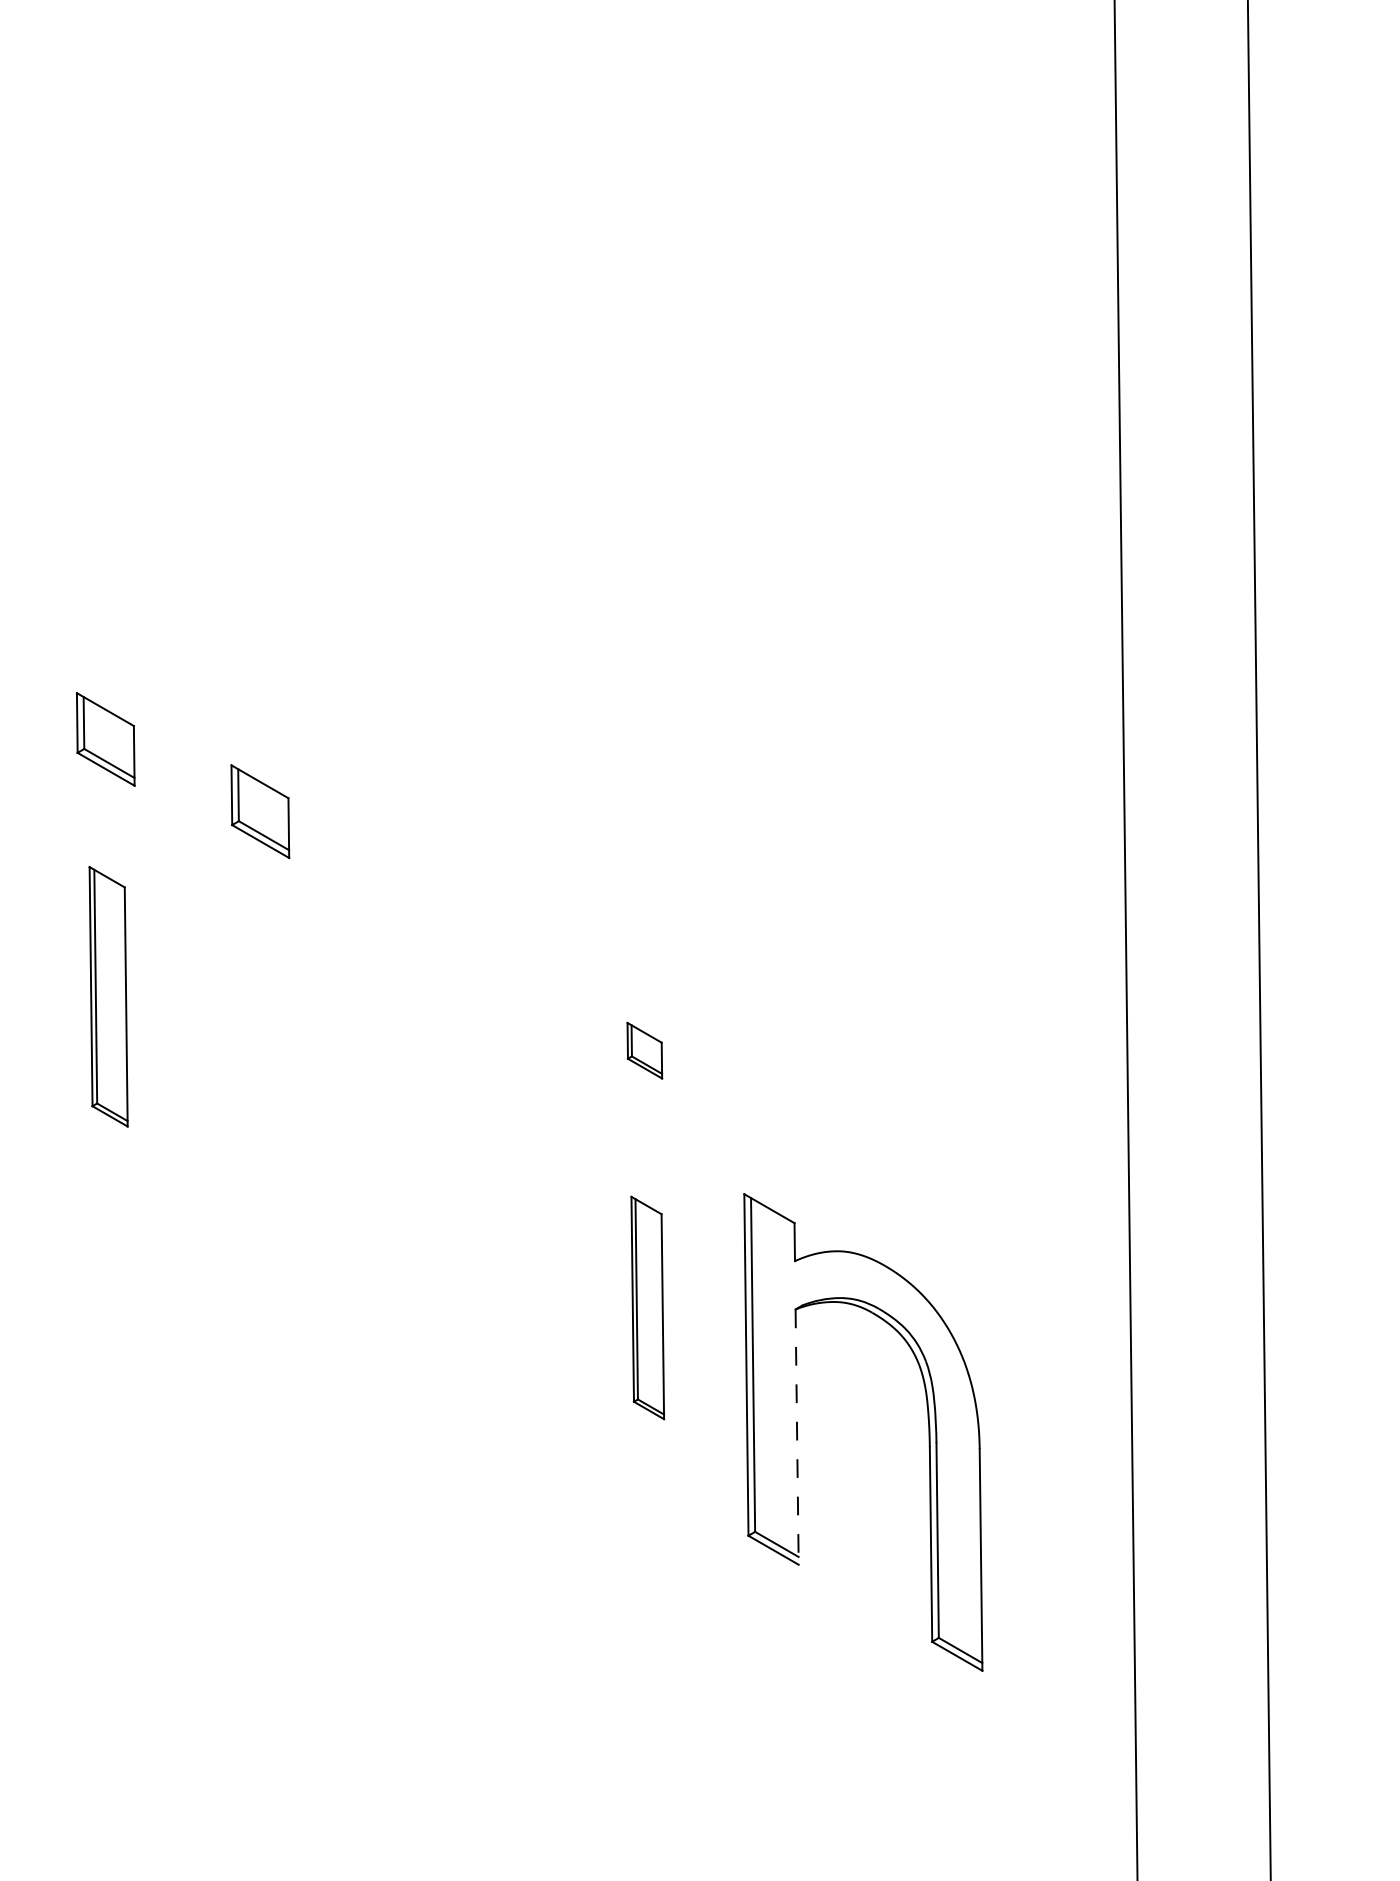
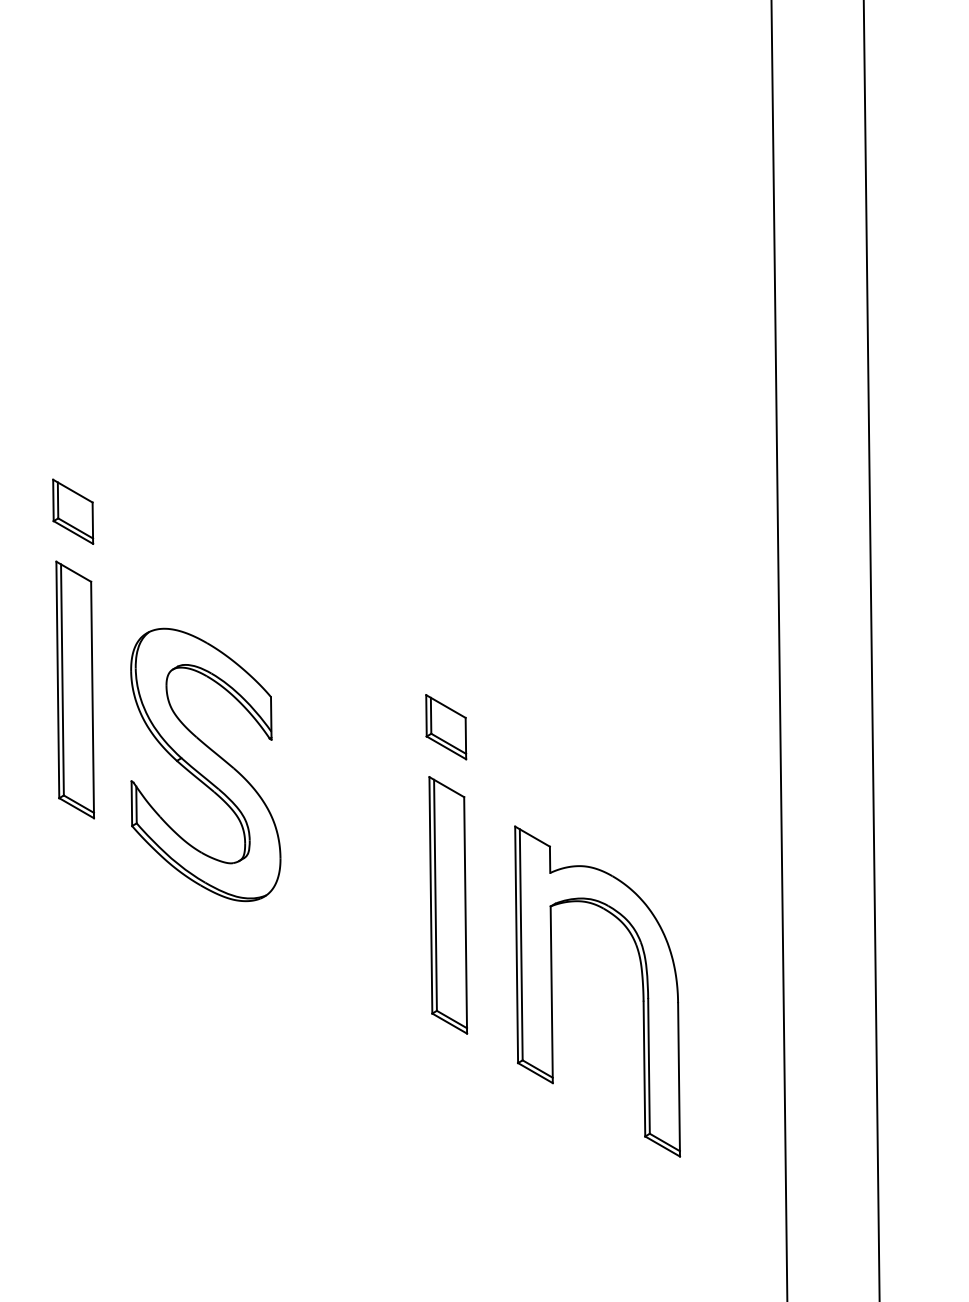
part: (260, 811) -> (180, 561), removed
part: (107, 996) -> (74, 689), size x1.43
part: (645, 1051) -> (446, 727), size x1.67
part: (296, 1104) -> (205, 764), added
part: (647, 1308) -> (448, 905), size x1.67
line: (796, 1438) -> (551, 995), dashed -> solid

